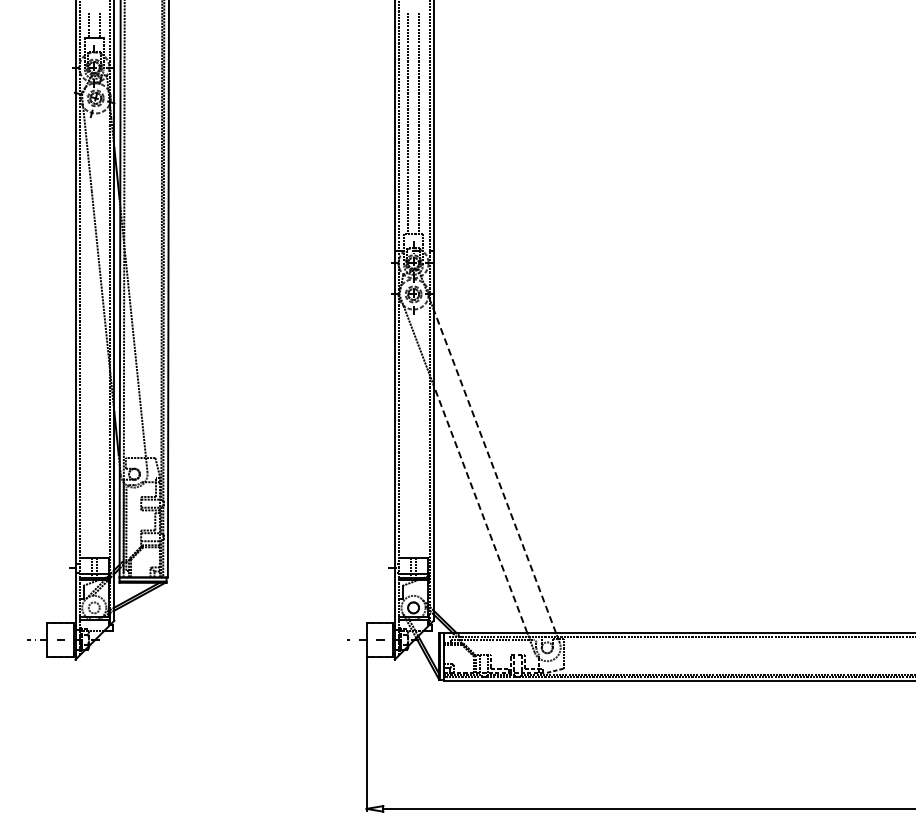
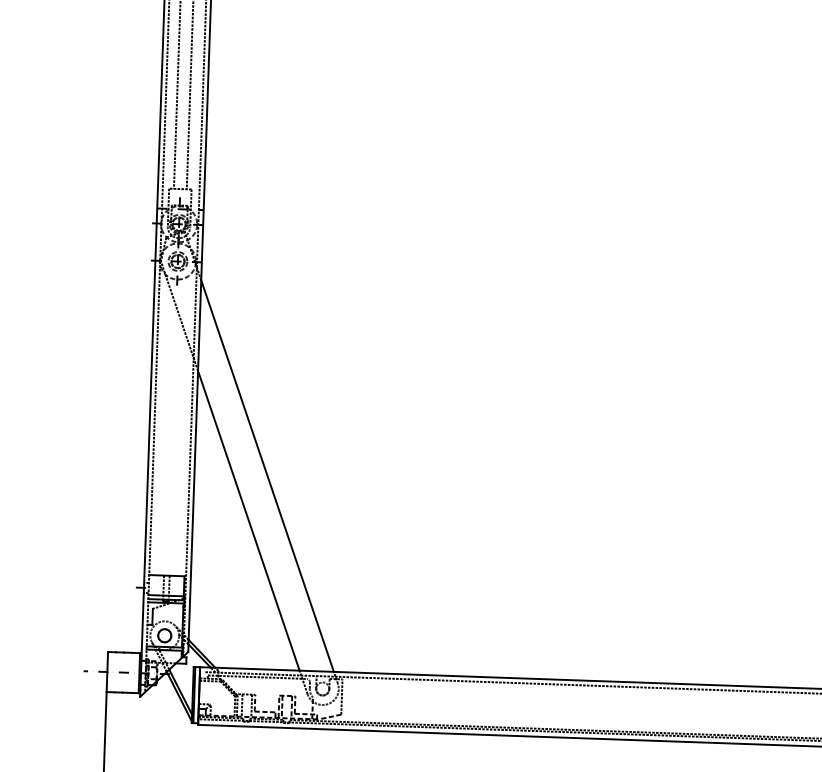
line: (494, 471) -> (267, 476), dashed -> solid
line: (480, 508) -> (248, 519), dashed -> solid

